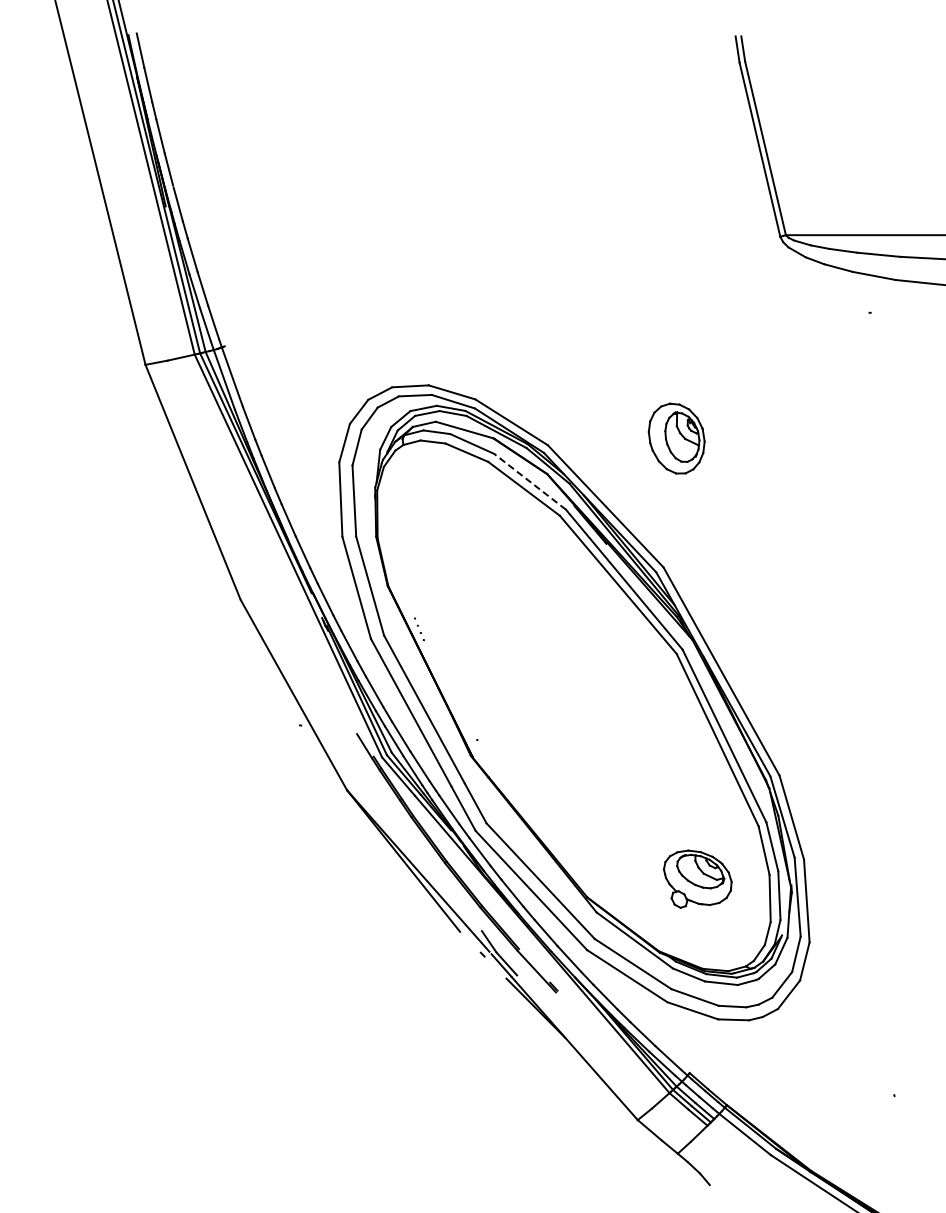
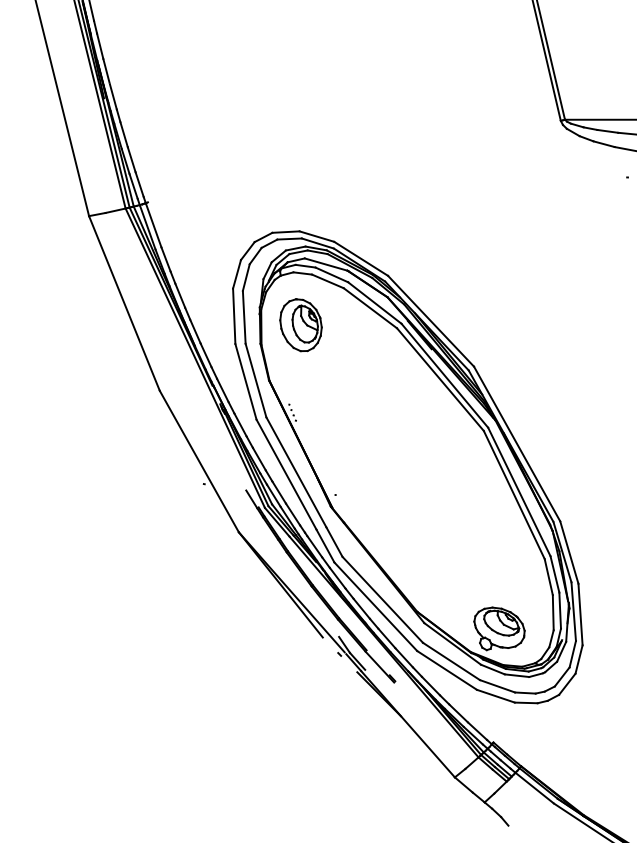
part: (676, 438) -> (300, 325), moved
line: (529, 481) -> (374, 302), dashed -> solid
part: (697, 878) -> (499, 628), moved

